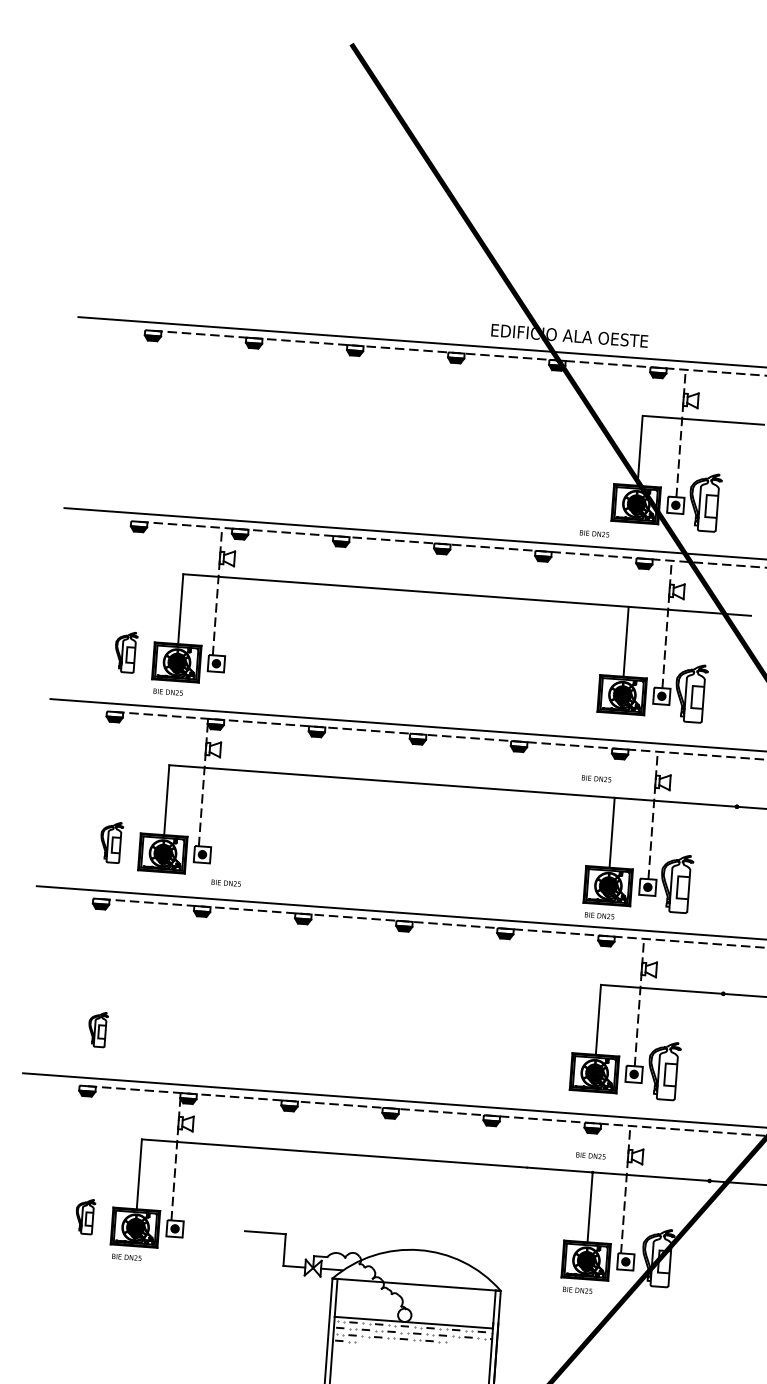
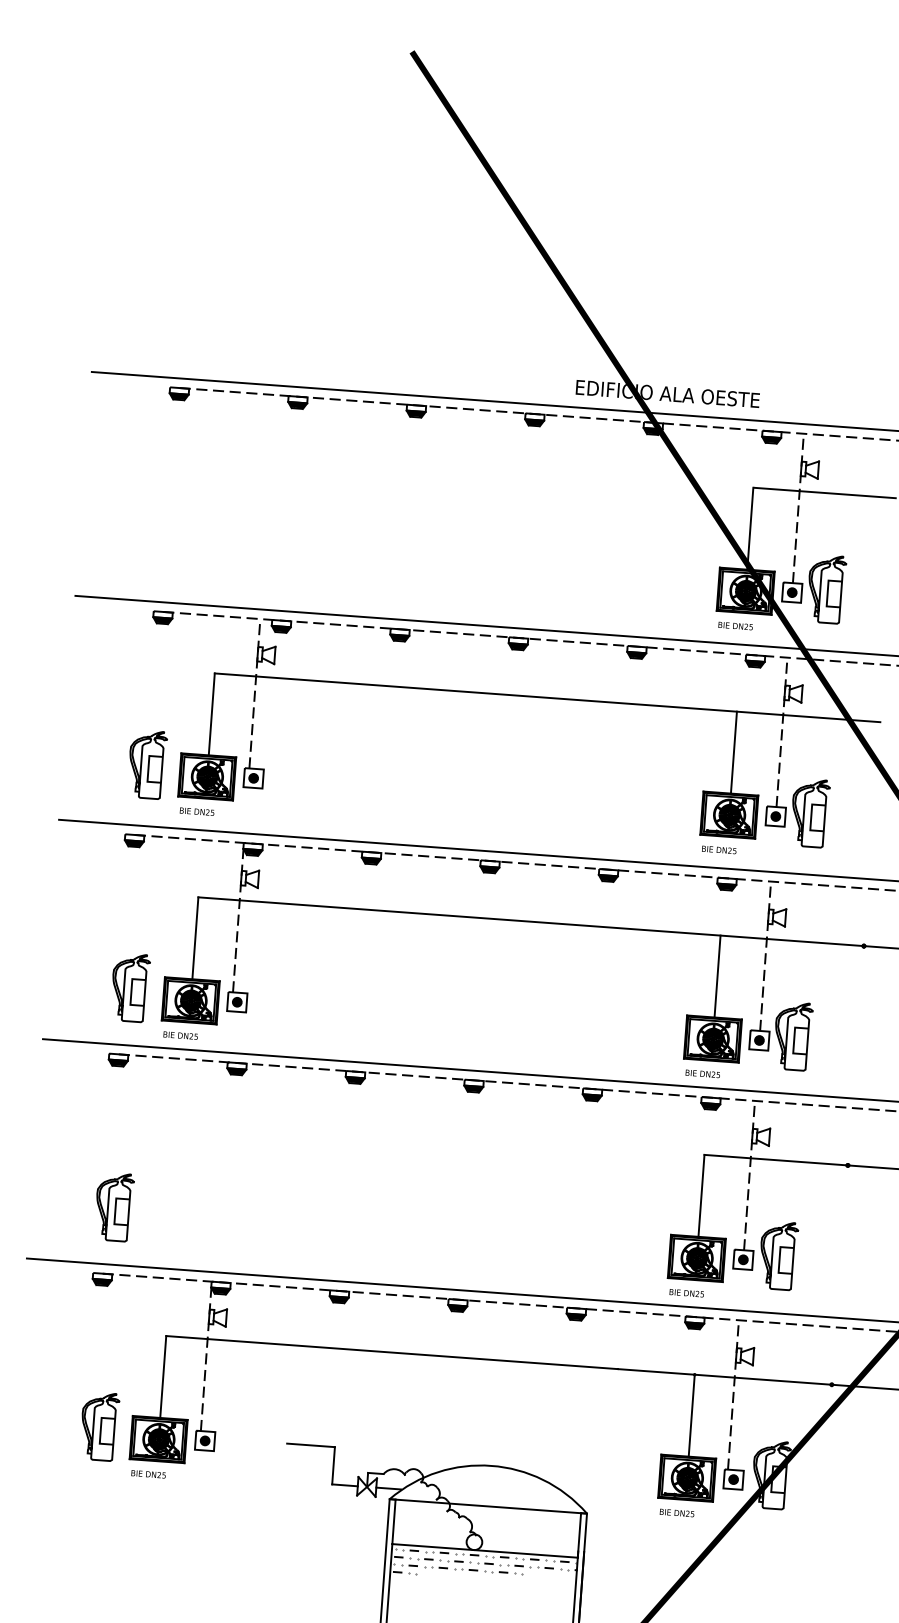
text: (594, 533) -> (735, 625), moved
part: (126, 652) -> (148, 765), size x1.43
text: (596, 778) -> (719, 849), moved
part: (112, 842) -> (131, 987), size x1.43
text: (225, 882) -> (179, 1034), moved
part: (98, 1029) -> (115, 1207), size x1.67
text: (590, 1155) -> (686, 1292), moved
part: (85, 1216) -> (100, 1426), size x1.67

